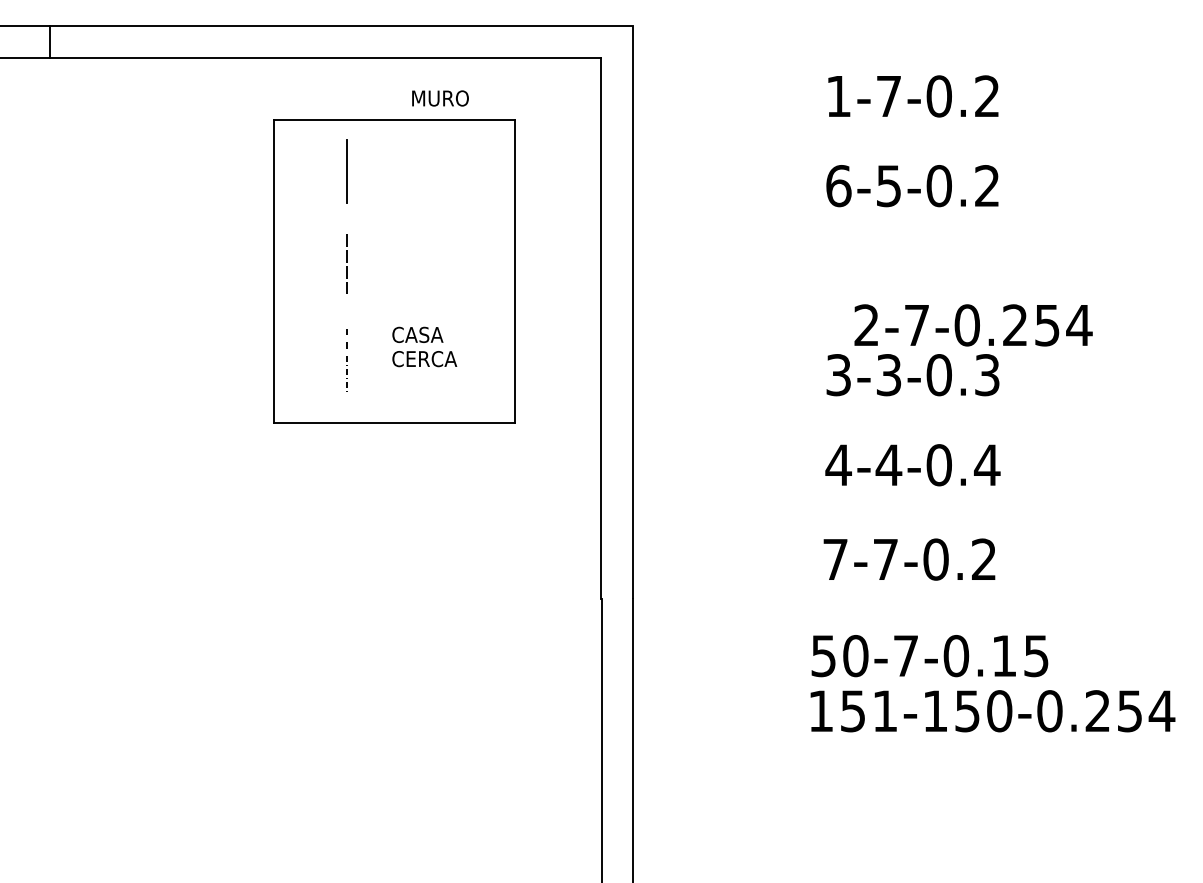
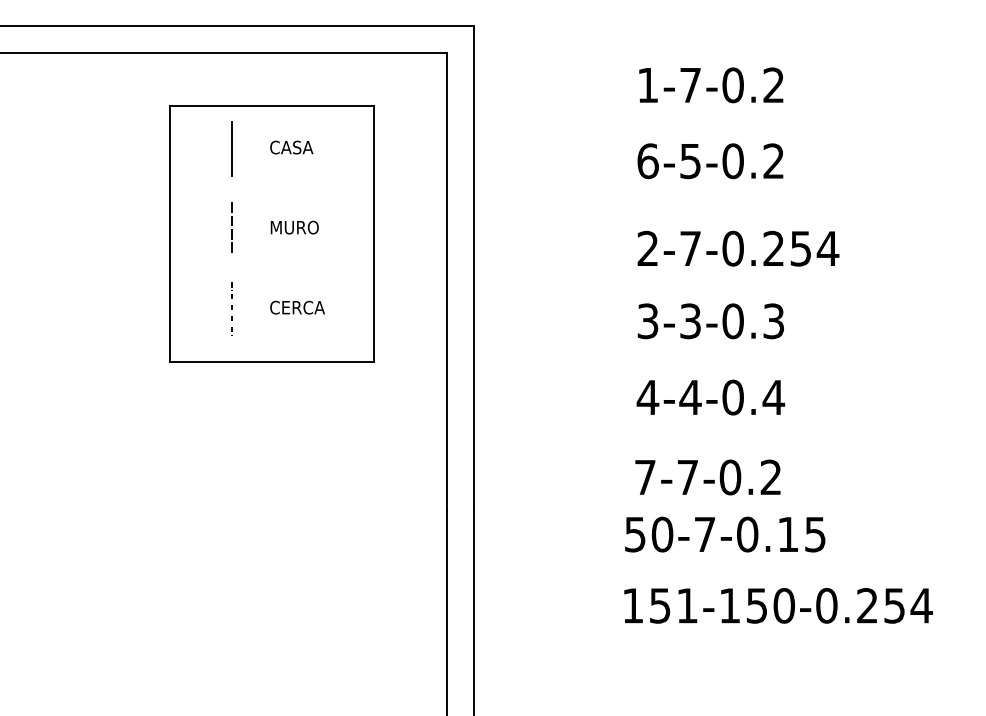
text: (440, 98) -> (294, 227), moved
text: (973, 325) -> (738, 248), moved
text: (417, 334) -> (291, 147), moved
text: (929, 656) -> (724, 534), moved

